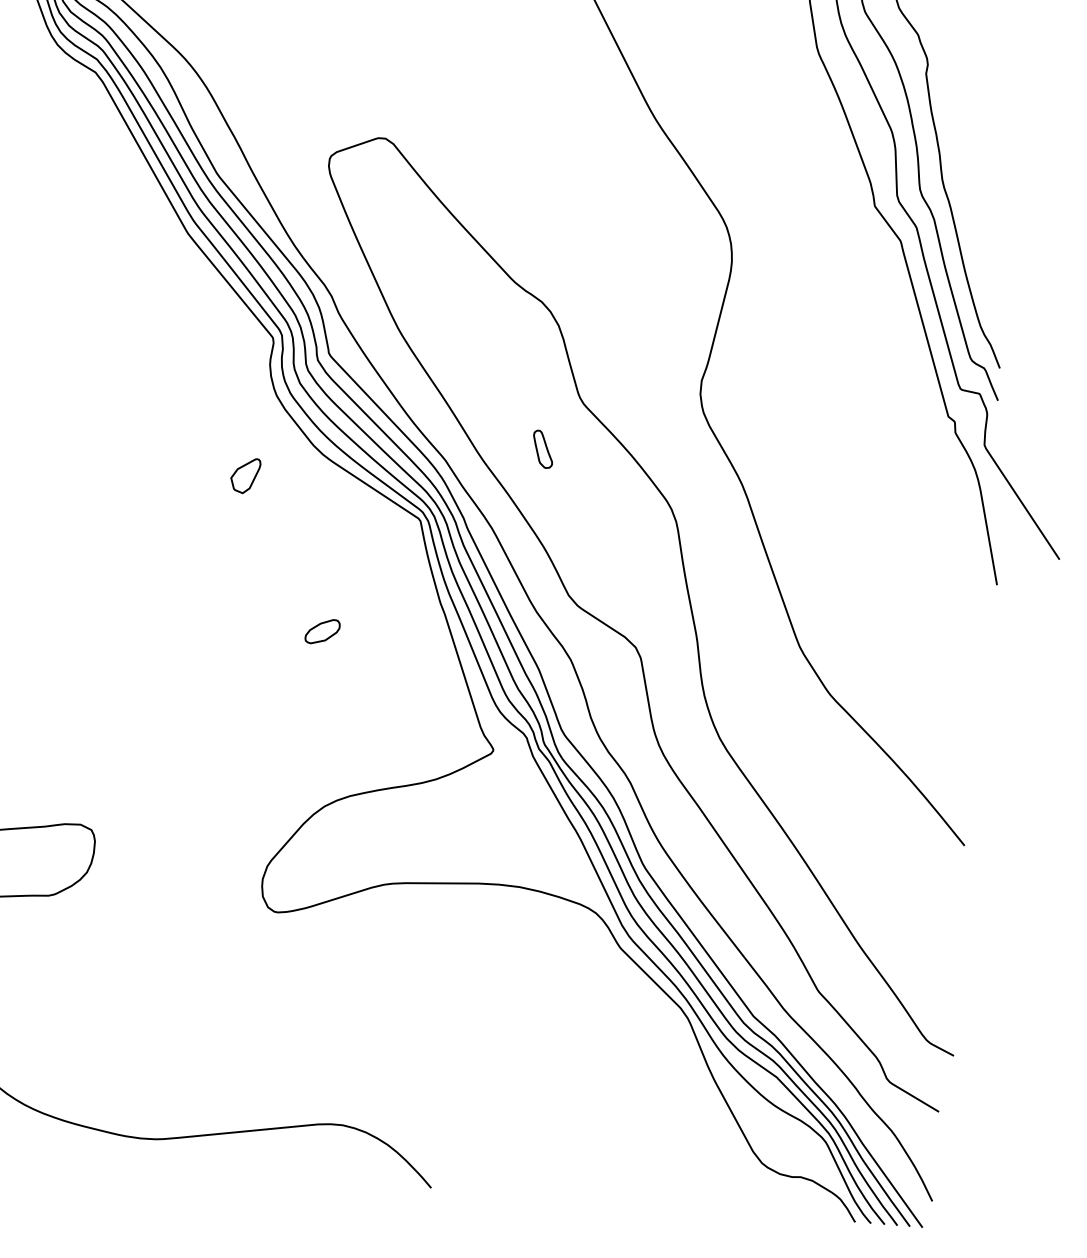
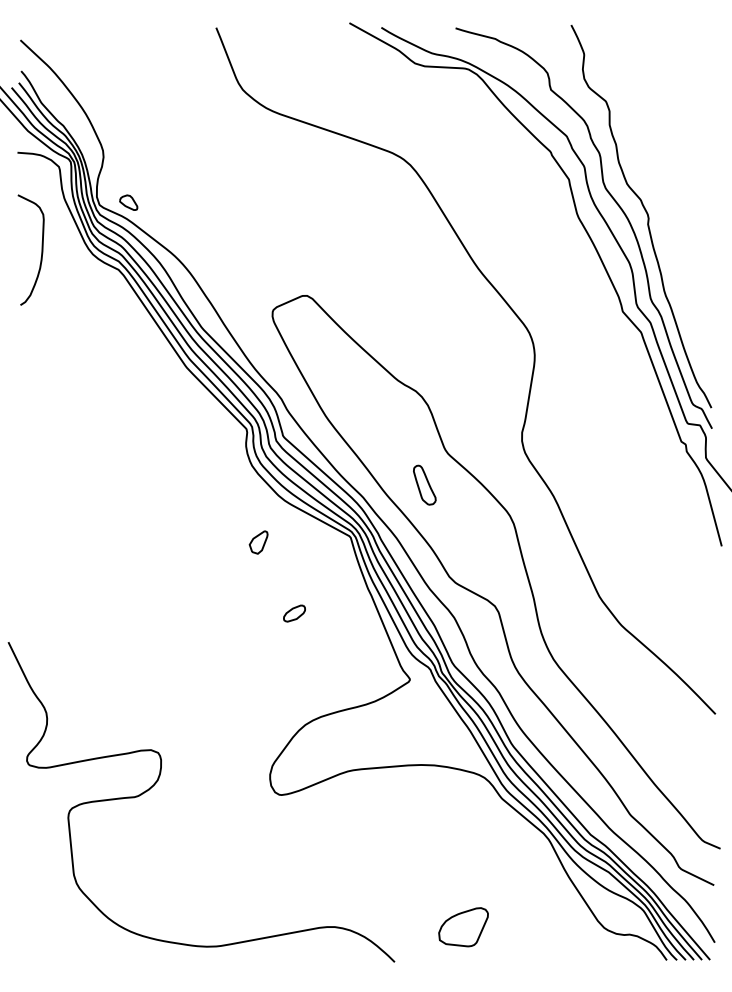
part: (542, 448) -> (424, 484), size x1.67
part: (245, 475) -> (258, 542), moved
part: (542, 1143) -> (463, 927), added

